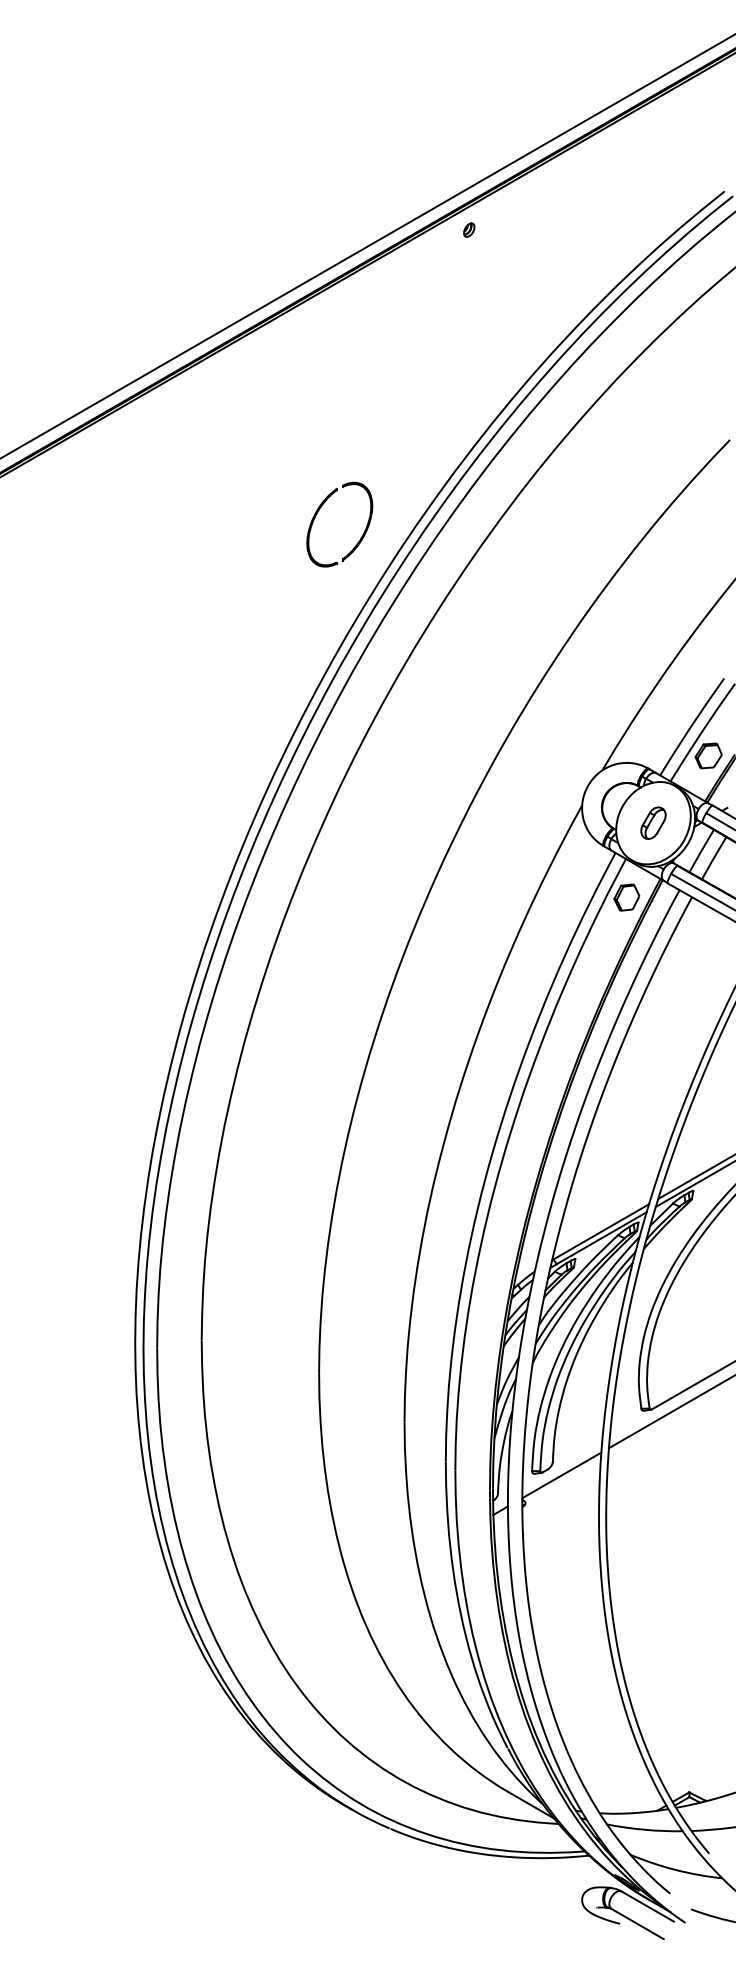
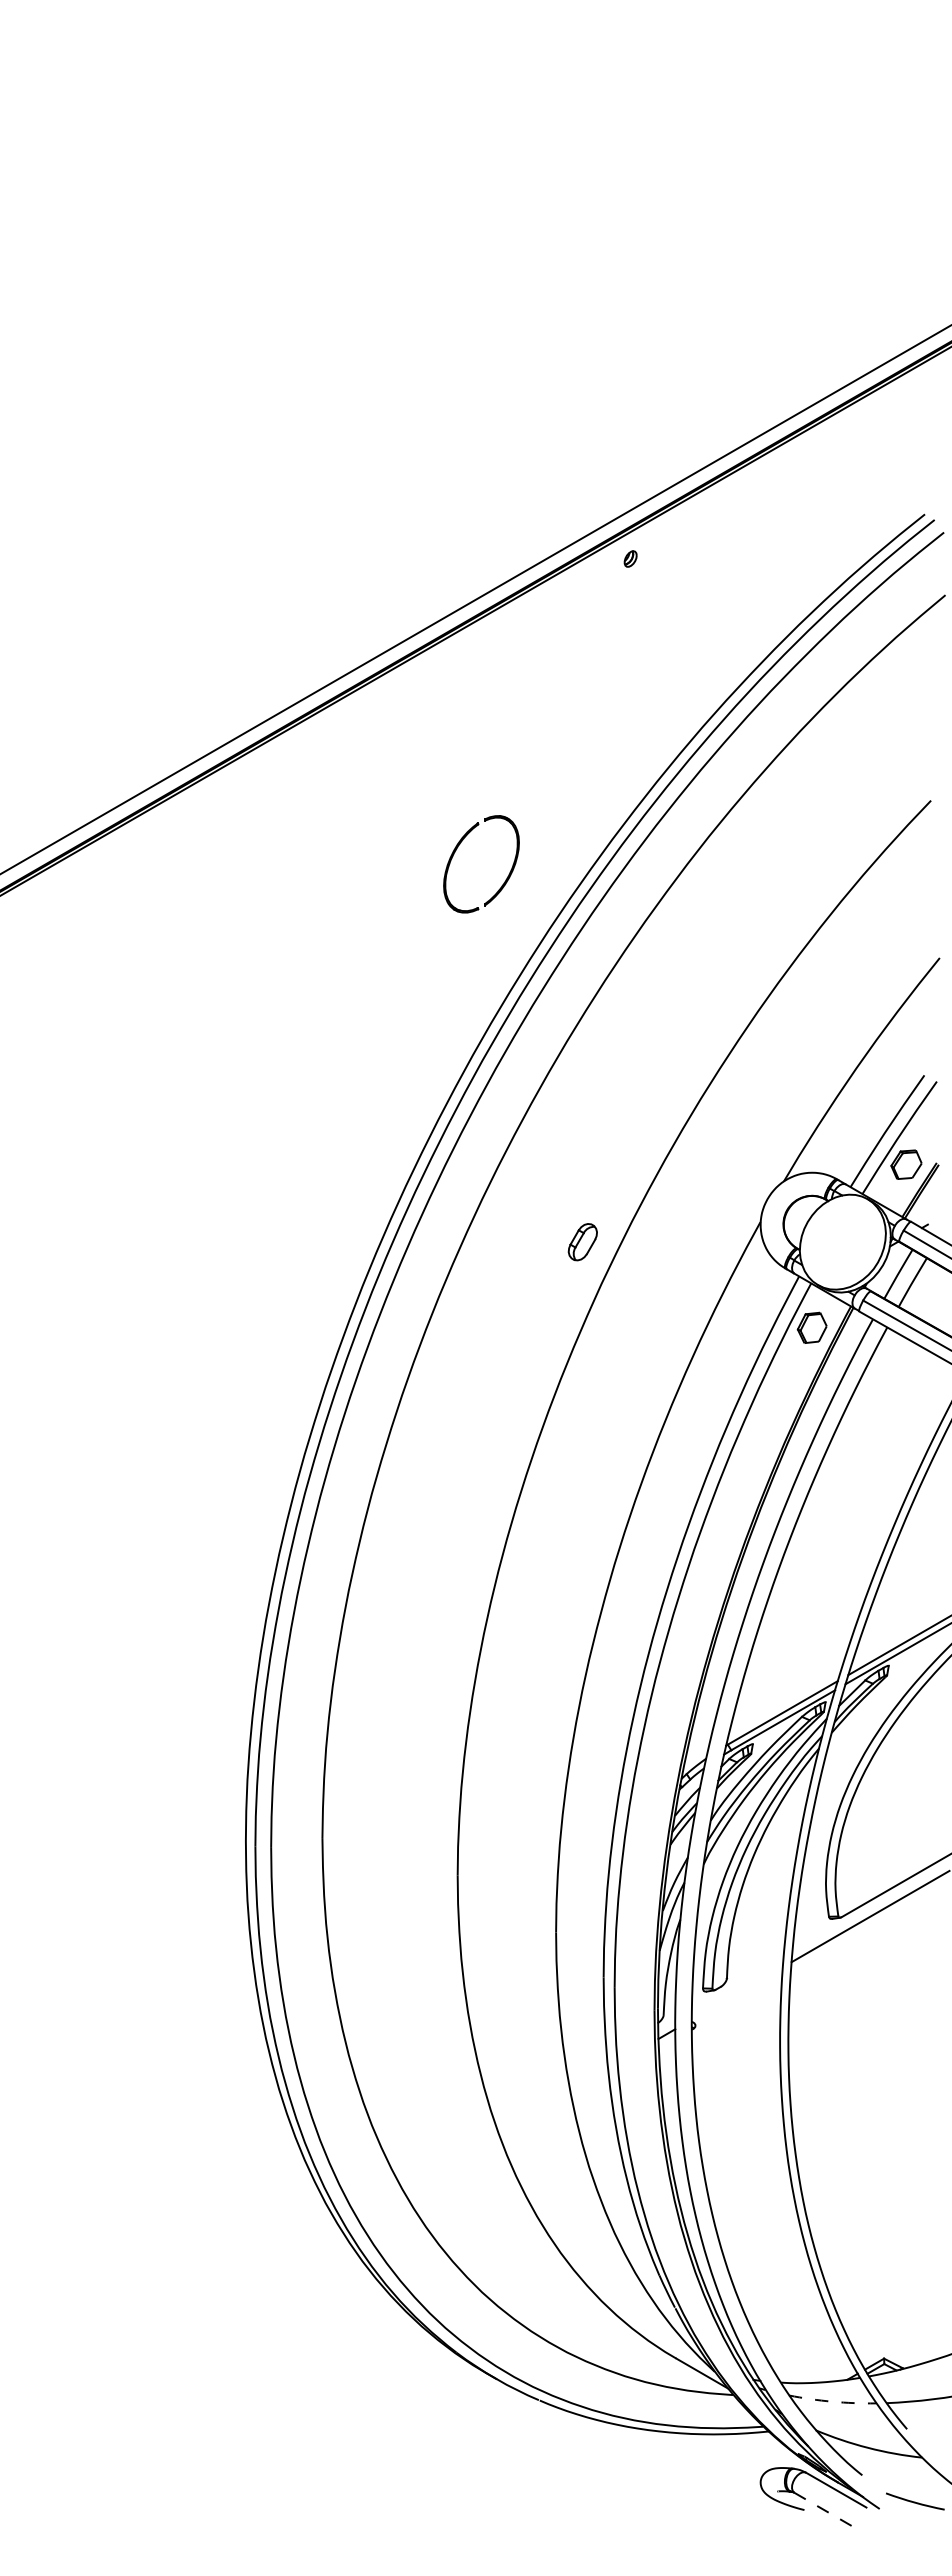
part: (360, 537) -> (505, 879), moved
part: (653, 823) -> (582, 1242), moved
line: (561, 1475) -> (736, 1993), removed
arc: (644, 1829) -> (832, 2401), solid -> dashed
line: (637, 1924) -> (824, 2510), solid -> dashed

